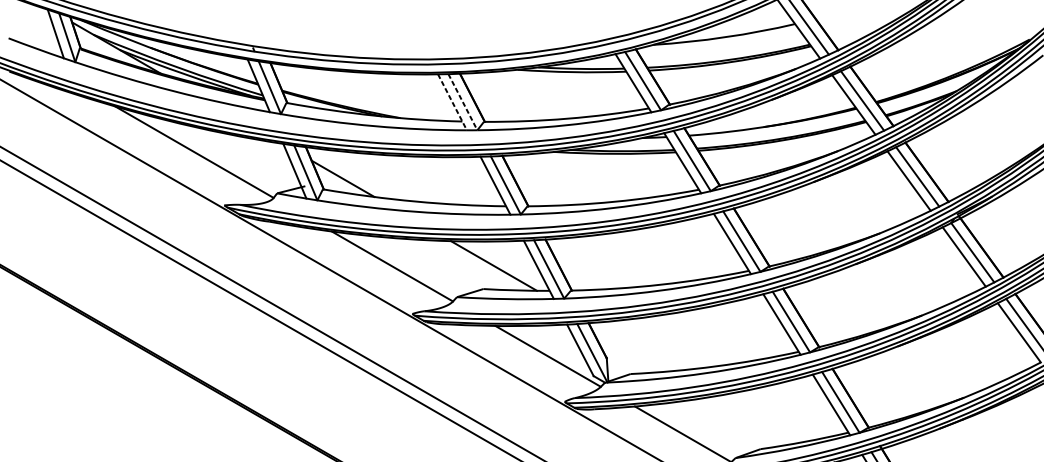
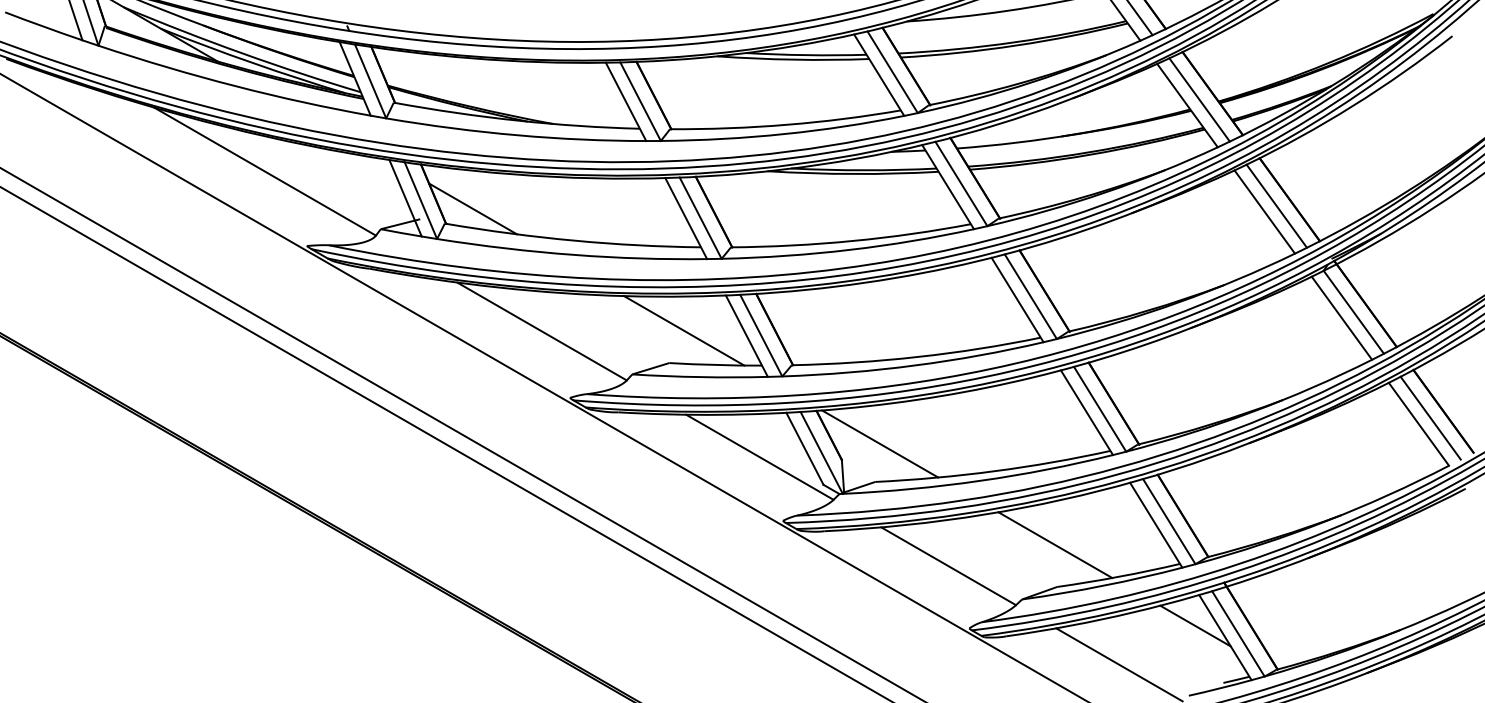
line: (452, 102) -> (626, 102), dashed -> solid
line: (462, 102) -> (640, 102), dashed -> solid
line: (634, 346) -> (880, 443), added
line: (759, 419) -> (1055, 545), added

